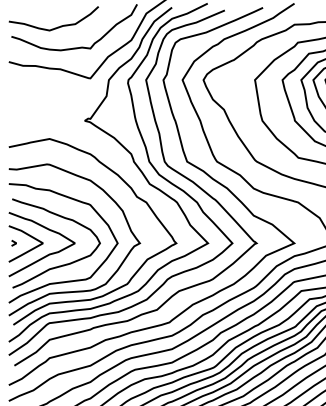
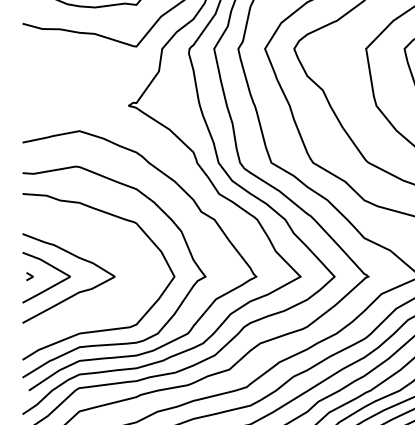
curve: (62, 264) -> (97, 306), removed

